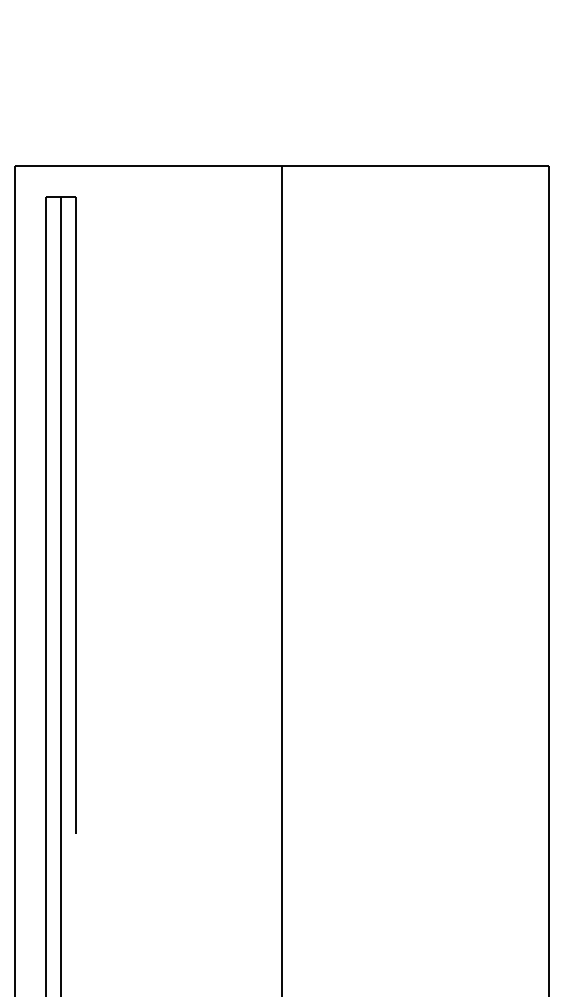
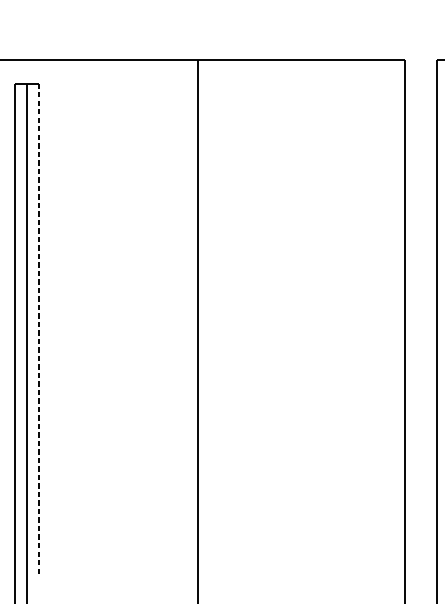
line: (76, 515) -> (38, 329), solid -> dashed

